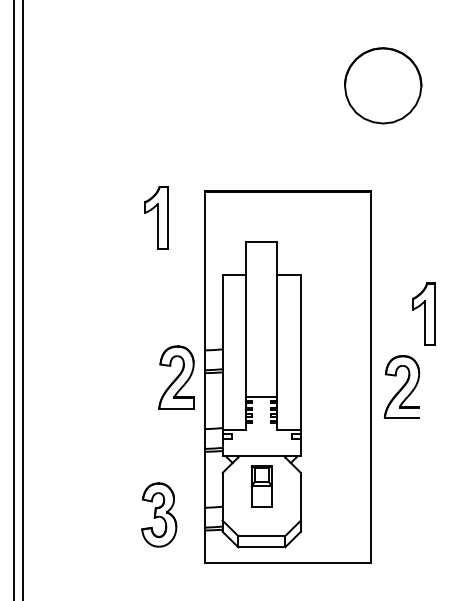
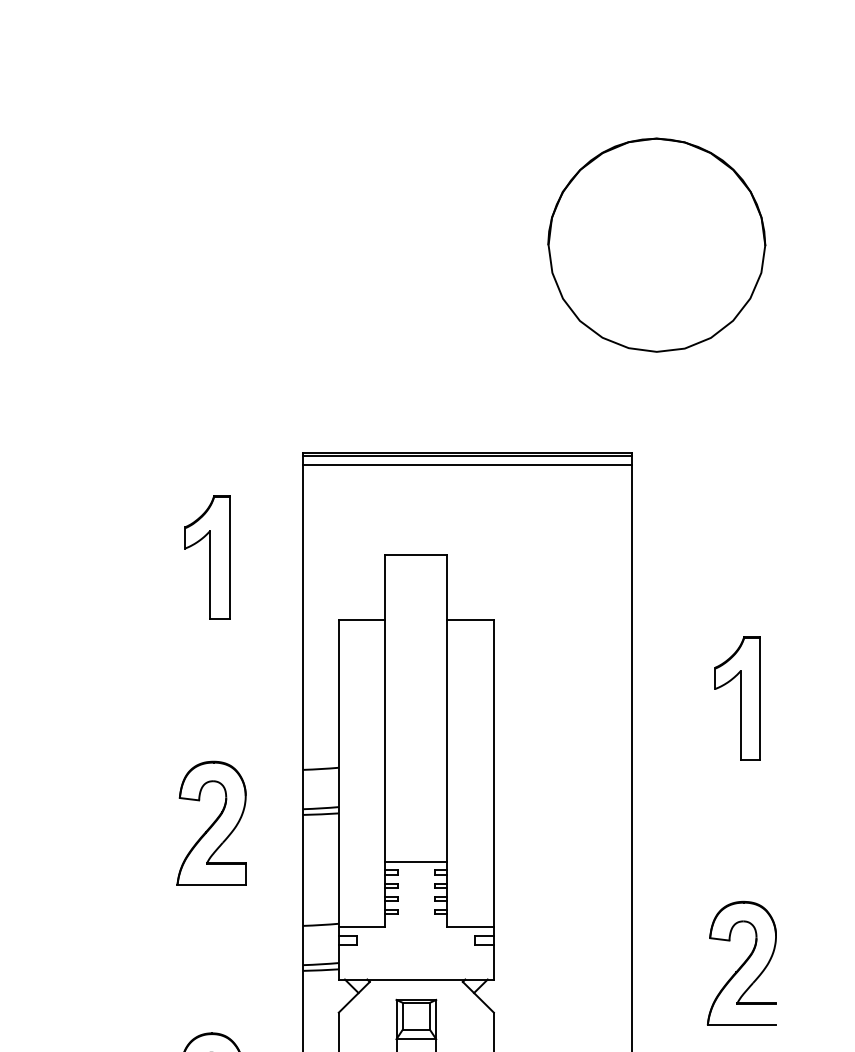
part: (383, 85) -> (657, 244), size x1.43
line: (287, 196) -> (467, 464), added
part: (156, 217) -> (207, 557), moved
part: (176, 377) -> (211, 823), moved
part: (401, 386) -> (740, 962), moved

